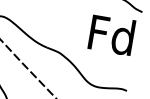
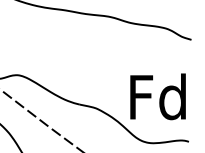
text: (111, 34) -> (157, 96), moved

